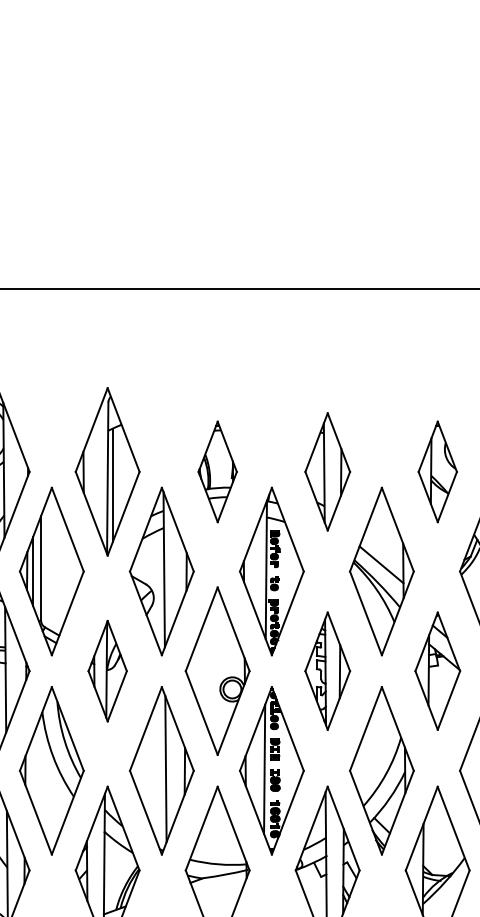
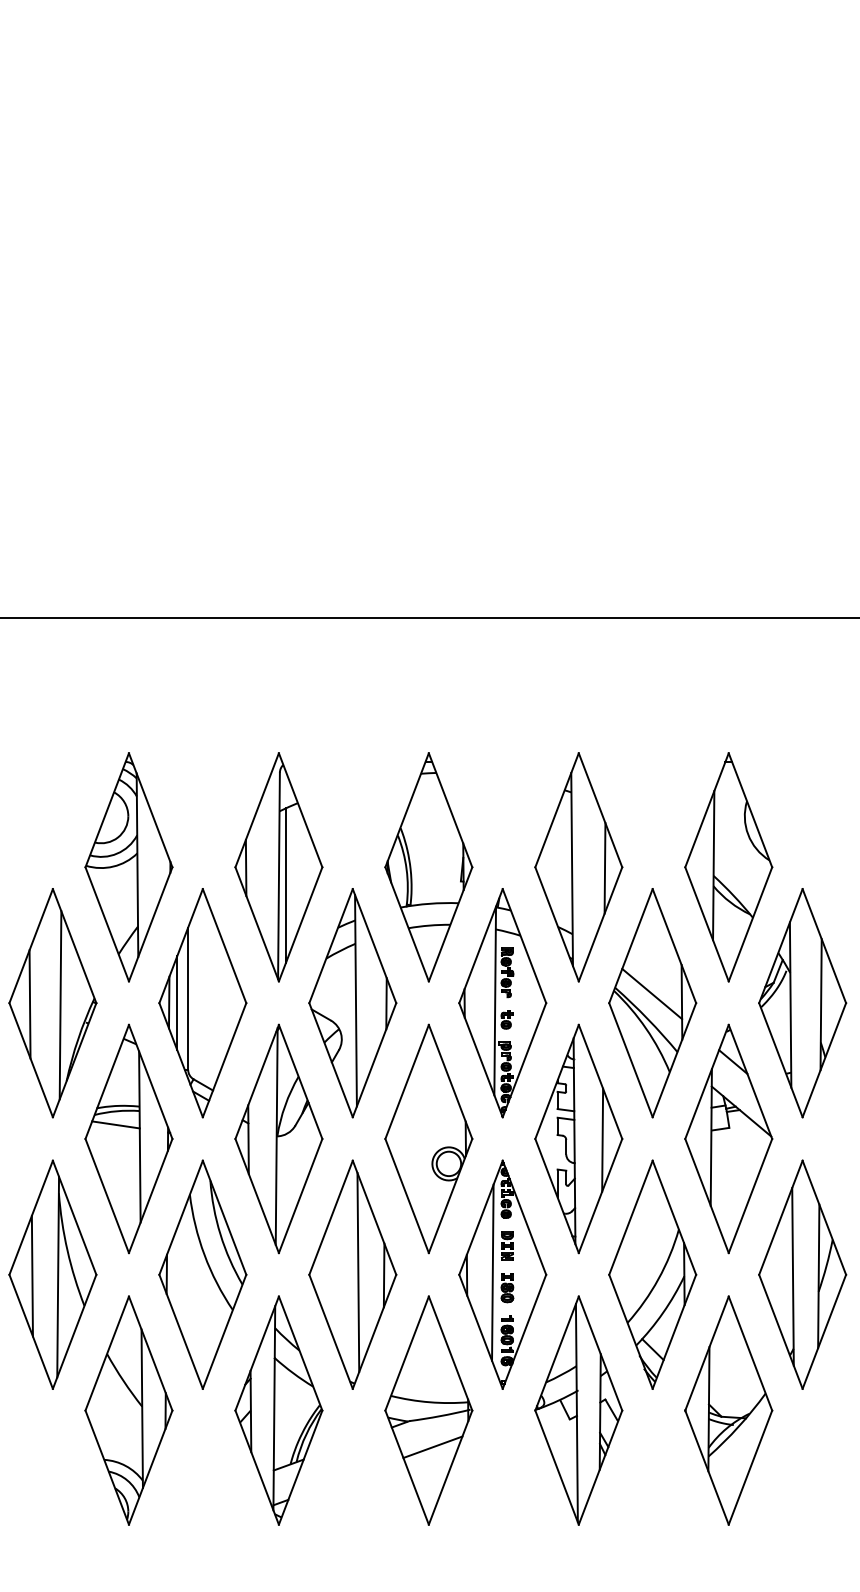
part: (217, 472) -> (428, 867), size x1.67
part: (327, 472) -> (578, 867), size x1.43
part: (437, 472) -> (728, 867), size x1.67
part: (107, 670) -> (278, 1138), size x1.67
part: (327, 670) -> (578, 1138), size x1.43
part: (437, 670) -> (728, 1138), size x1.43
line: (220, 896) -> (432, 1446), added

